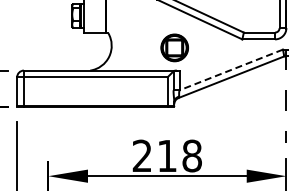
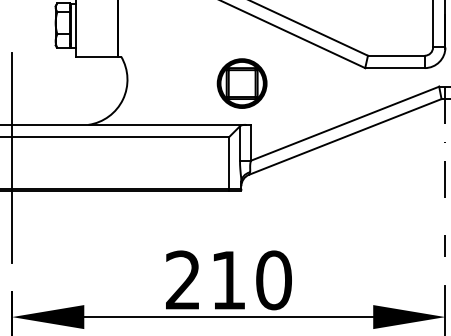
line: (231, 69) -> (345, 122), dashed -> solid
line: (48, 88) -> (12, 157), added
text: (192, 155) -> (274, 279), 218 -> 210

